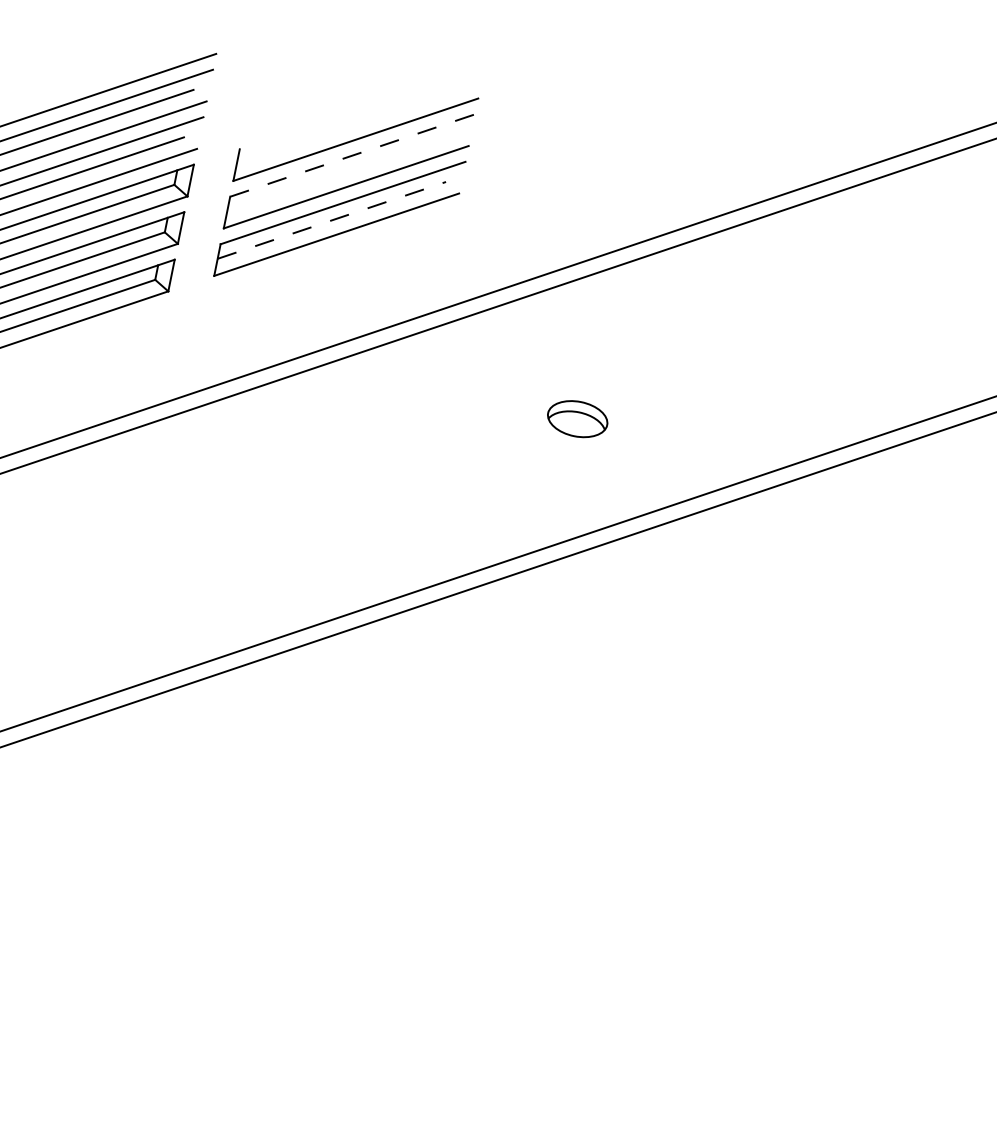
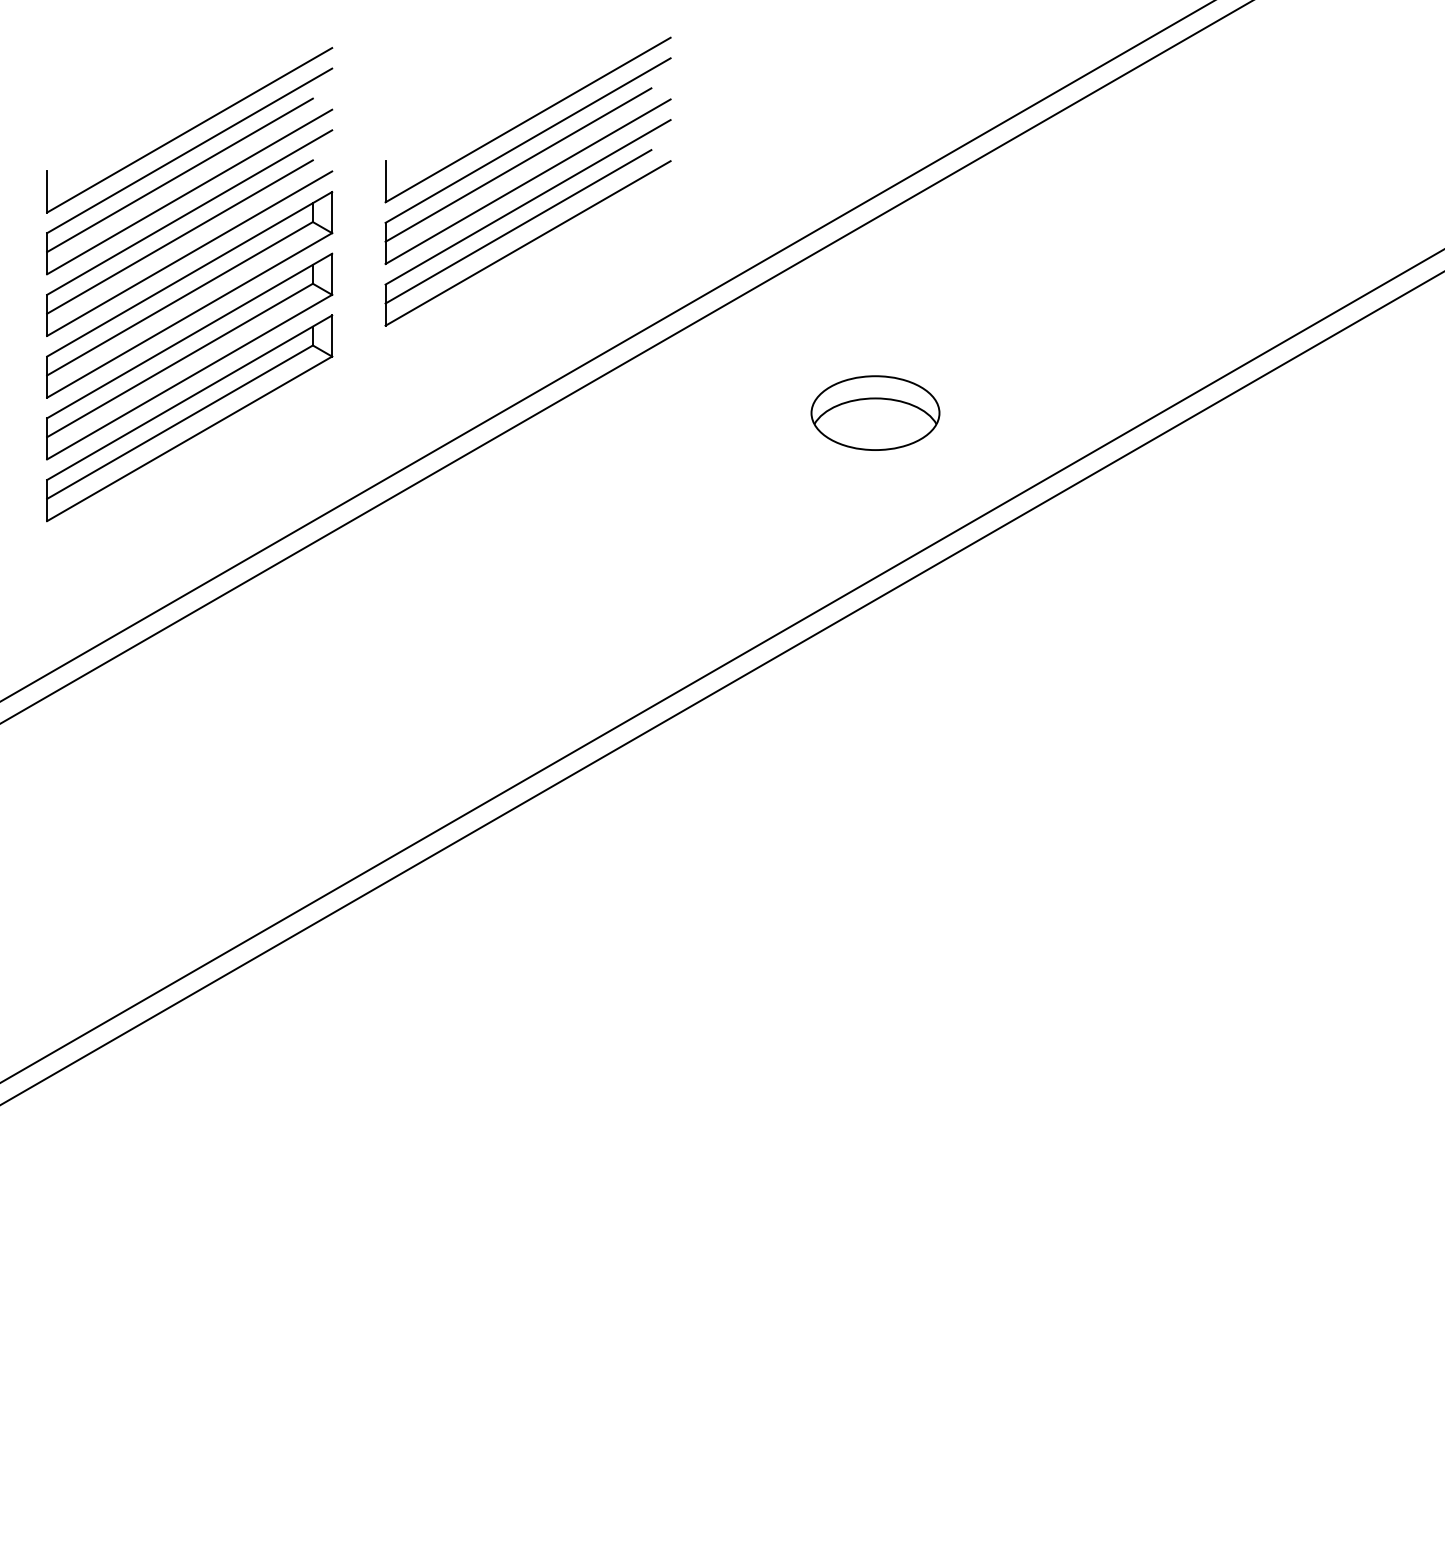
line: (352, 155) -> (528, 140), dashed -> solid
line: (341, 172) -> (518, 164), added
line: (331, 220) -> (518, 226), dashed -> solid
part: (577, 418) -> (875, 412), size x1.67

